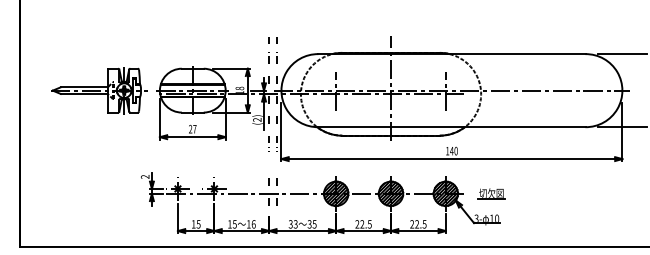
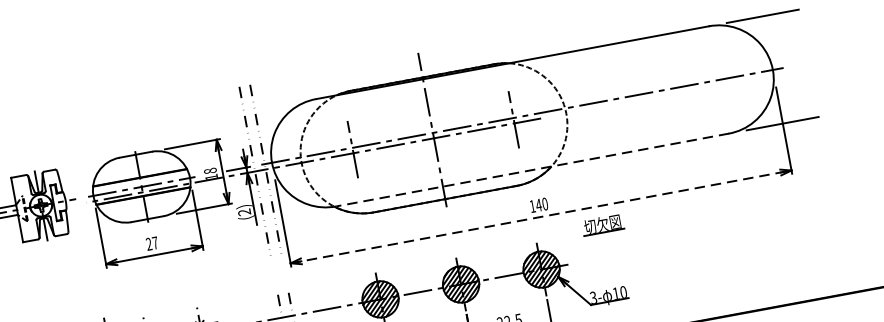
line: (452, 127) -> (533, 170), solid -> dashed
line: (452, 159) -> (542, 217), solid -> dashed
part: (491, 193) -> (602, 224), moved

